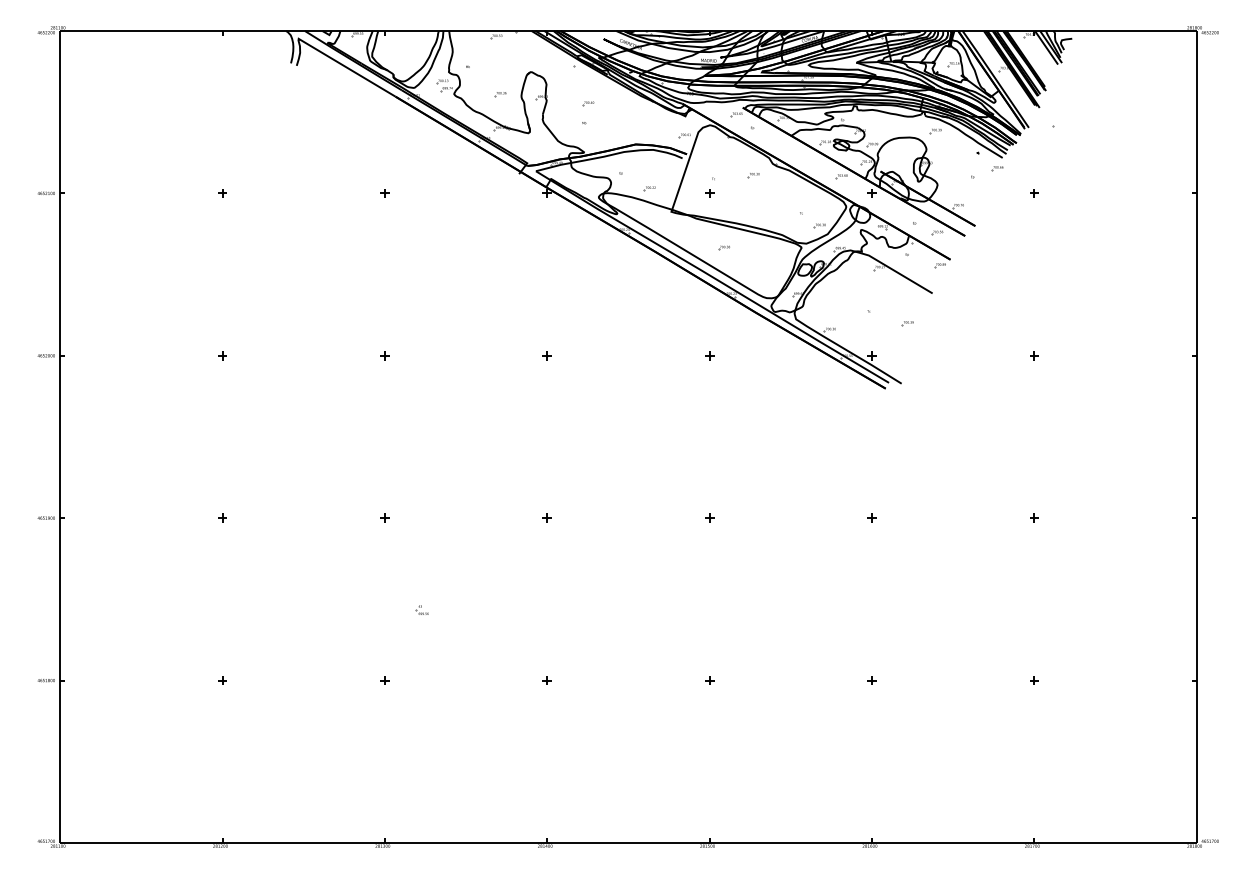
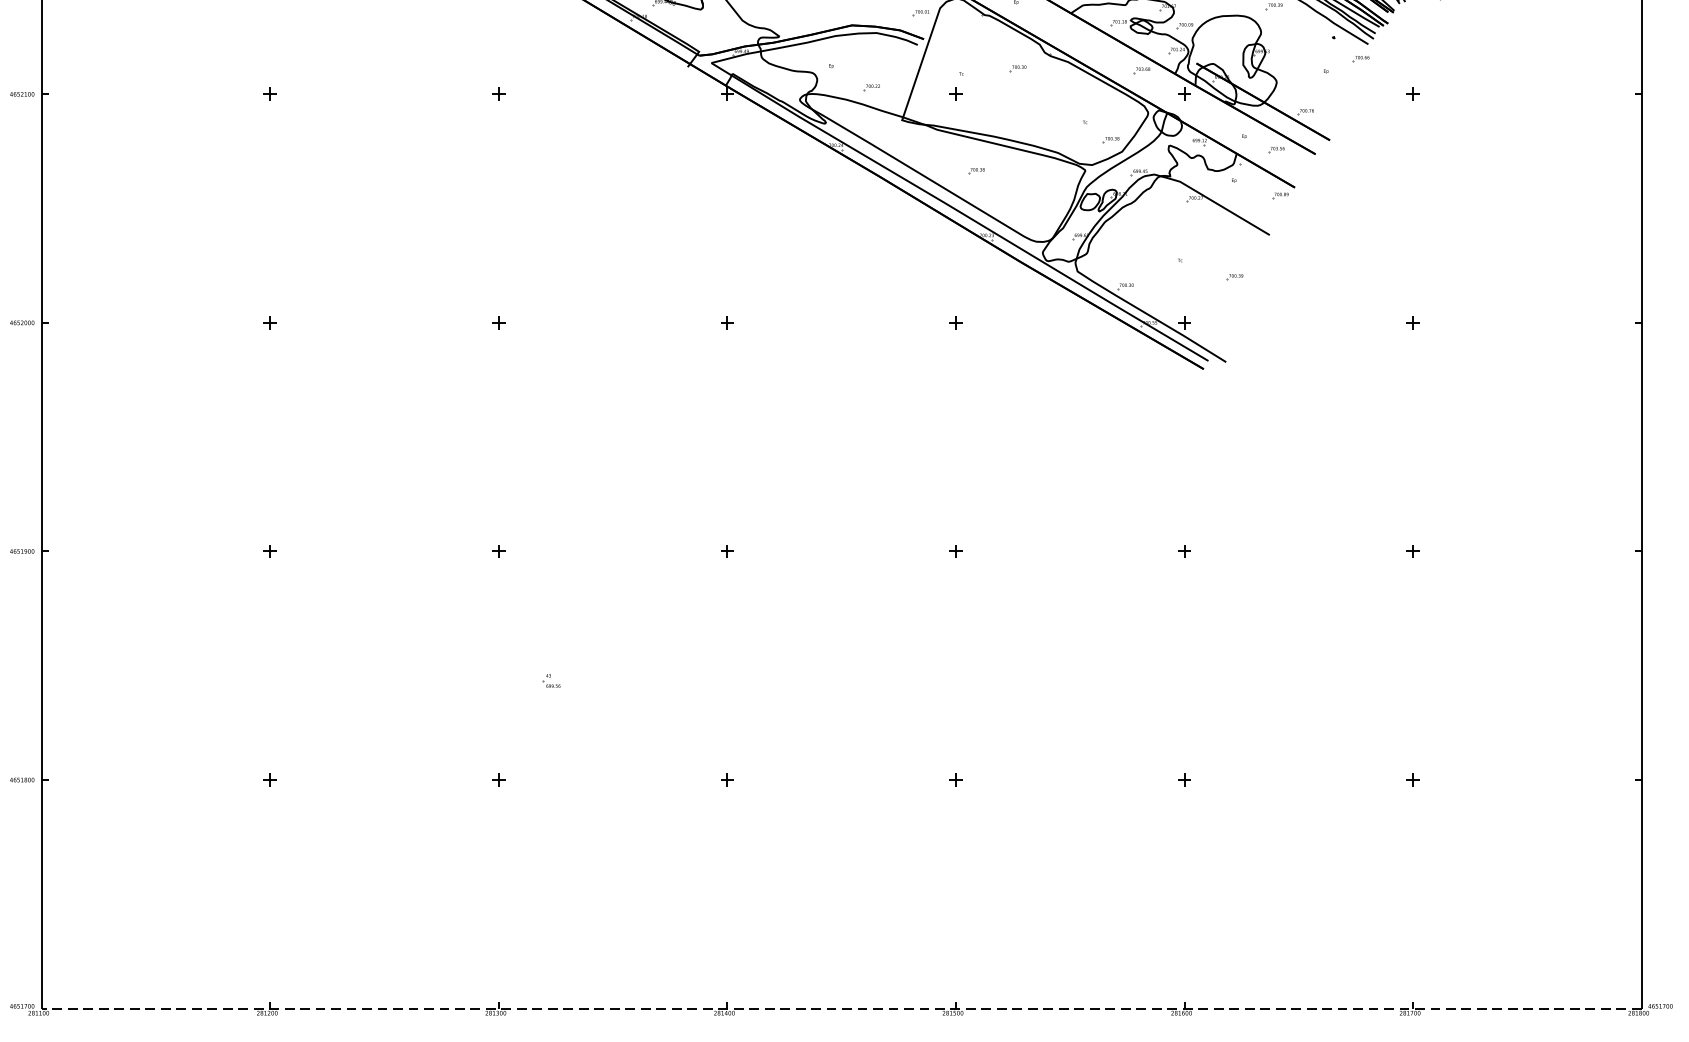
line: (628, 842) -> (841, 1008), solid -> dashed

